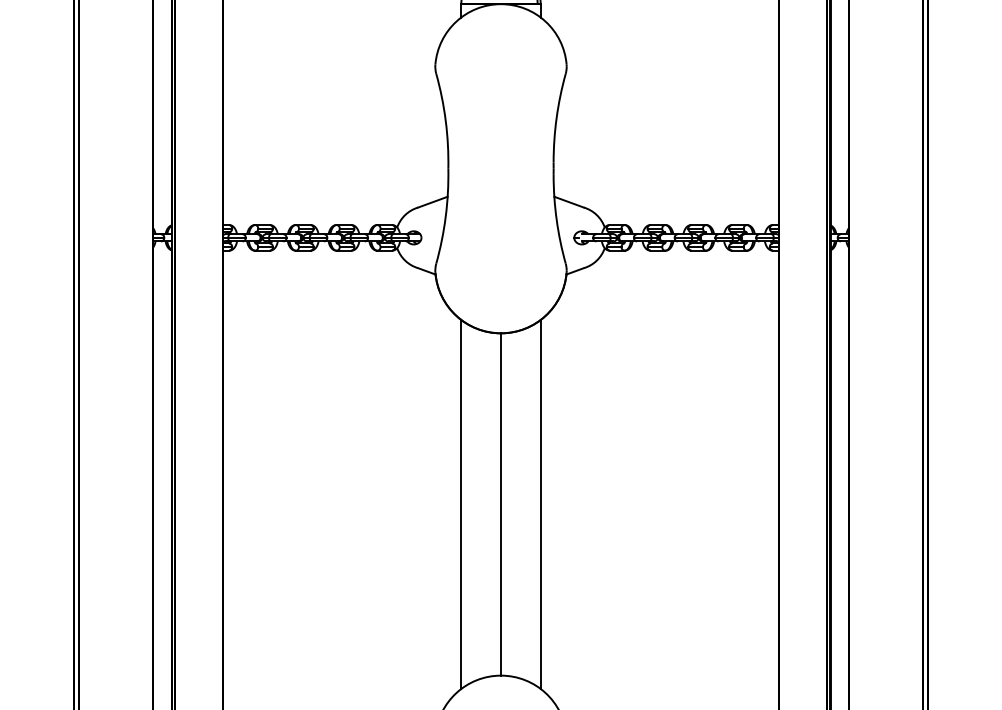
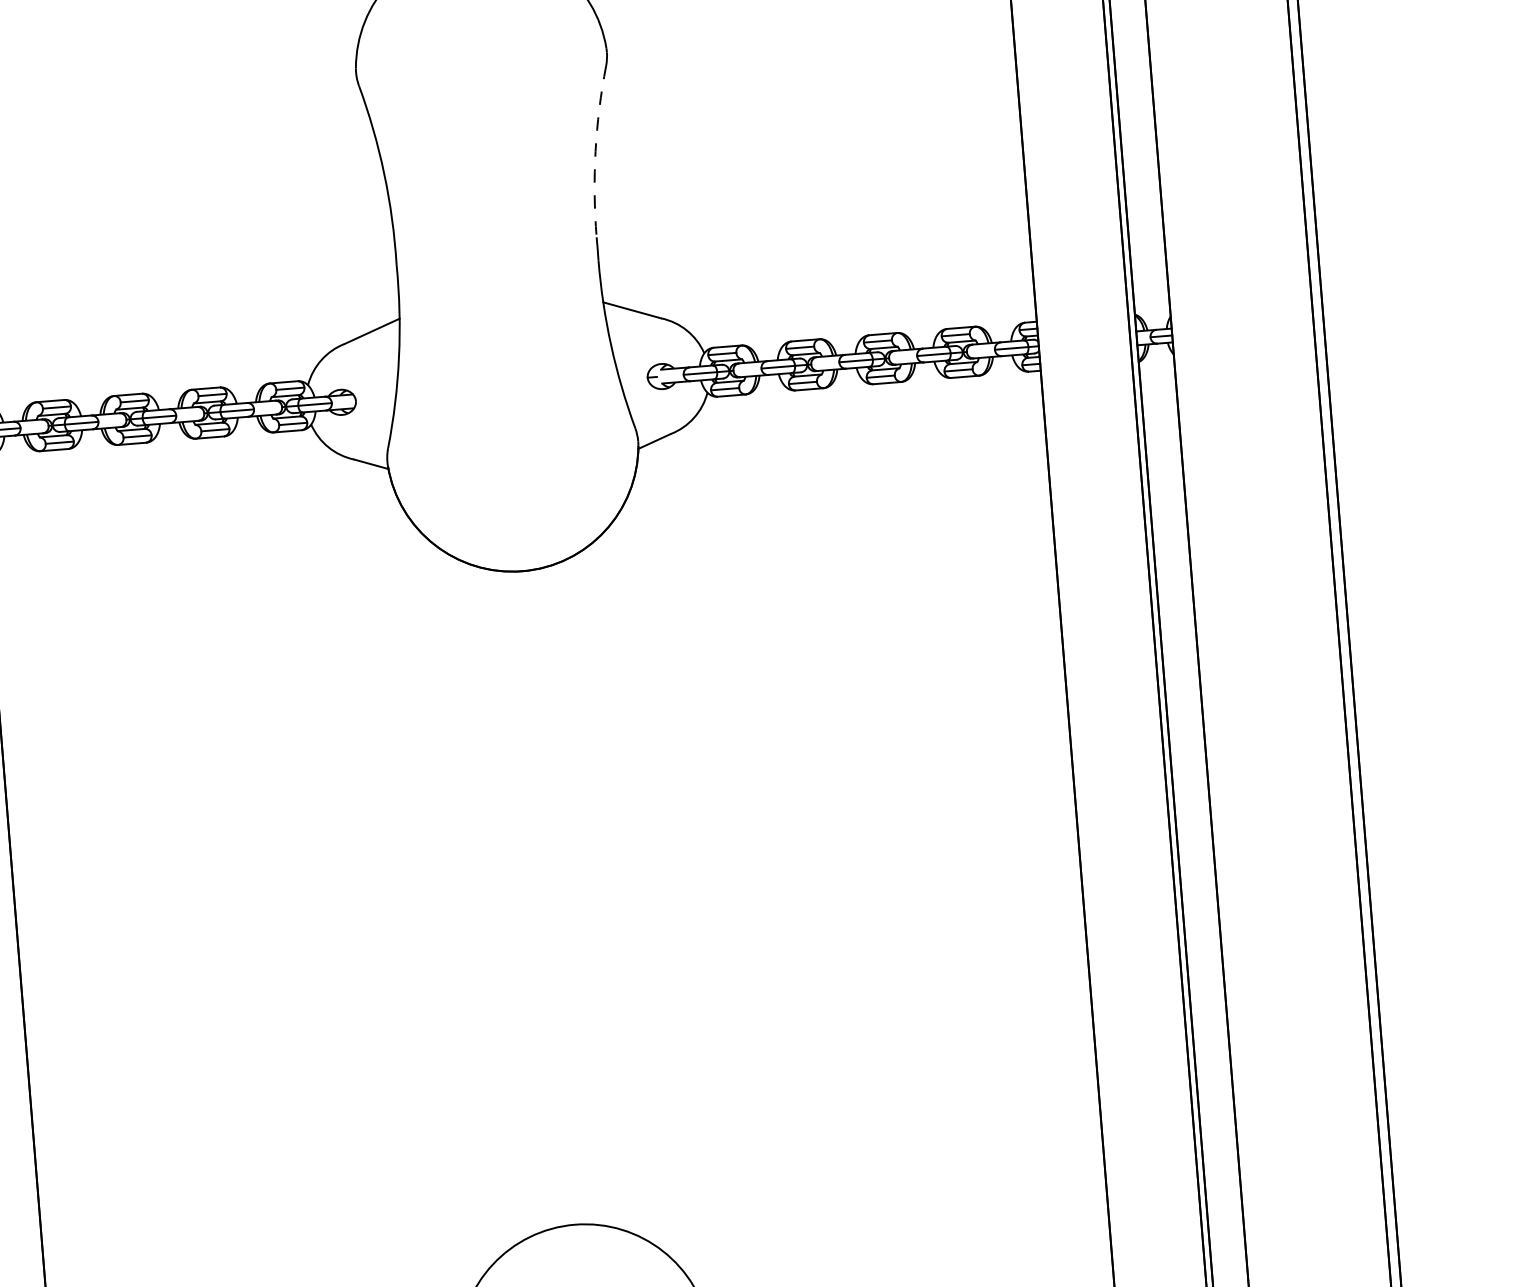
arc: (556, 117) -> (595, 150), solid -> dashed
line: (461, 503) -> (473, 902), removed
line: (540, 503) -> (623, 890), removed
line: (501, 504) -> (549, 897), removed

